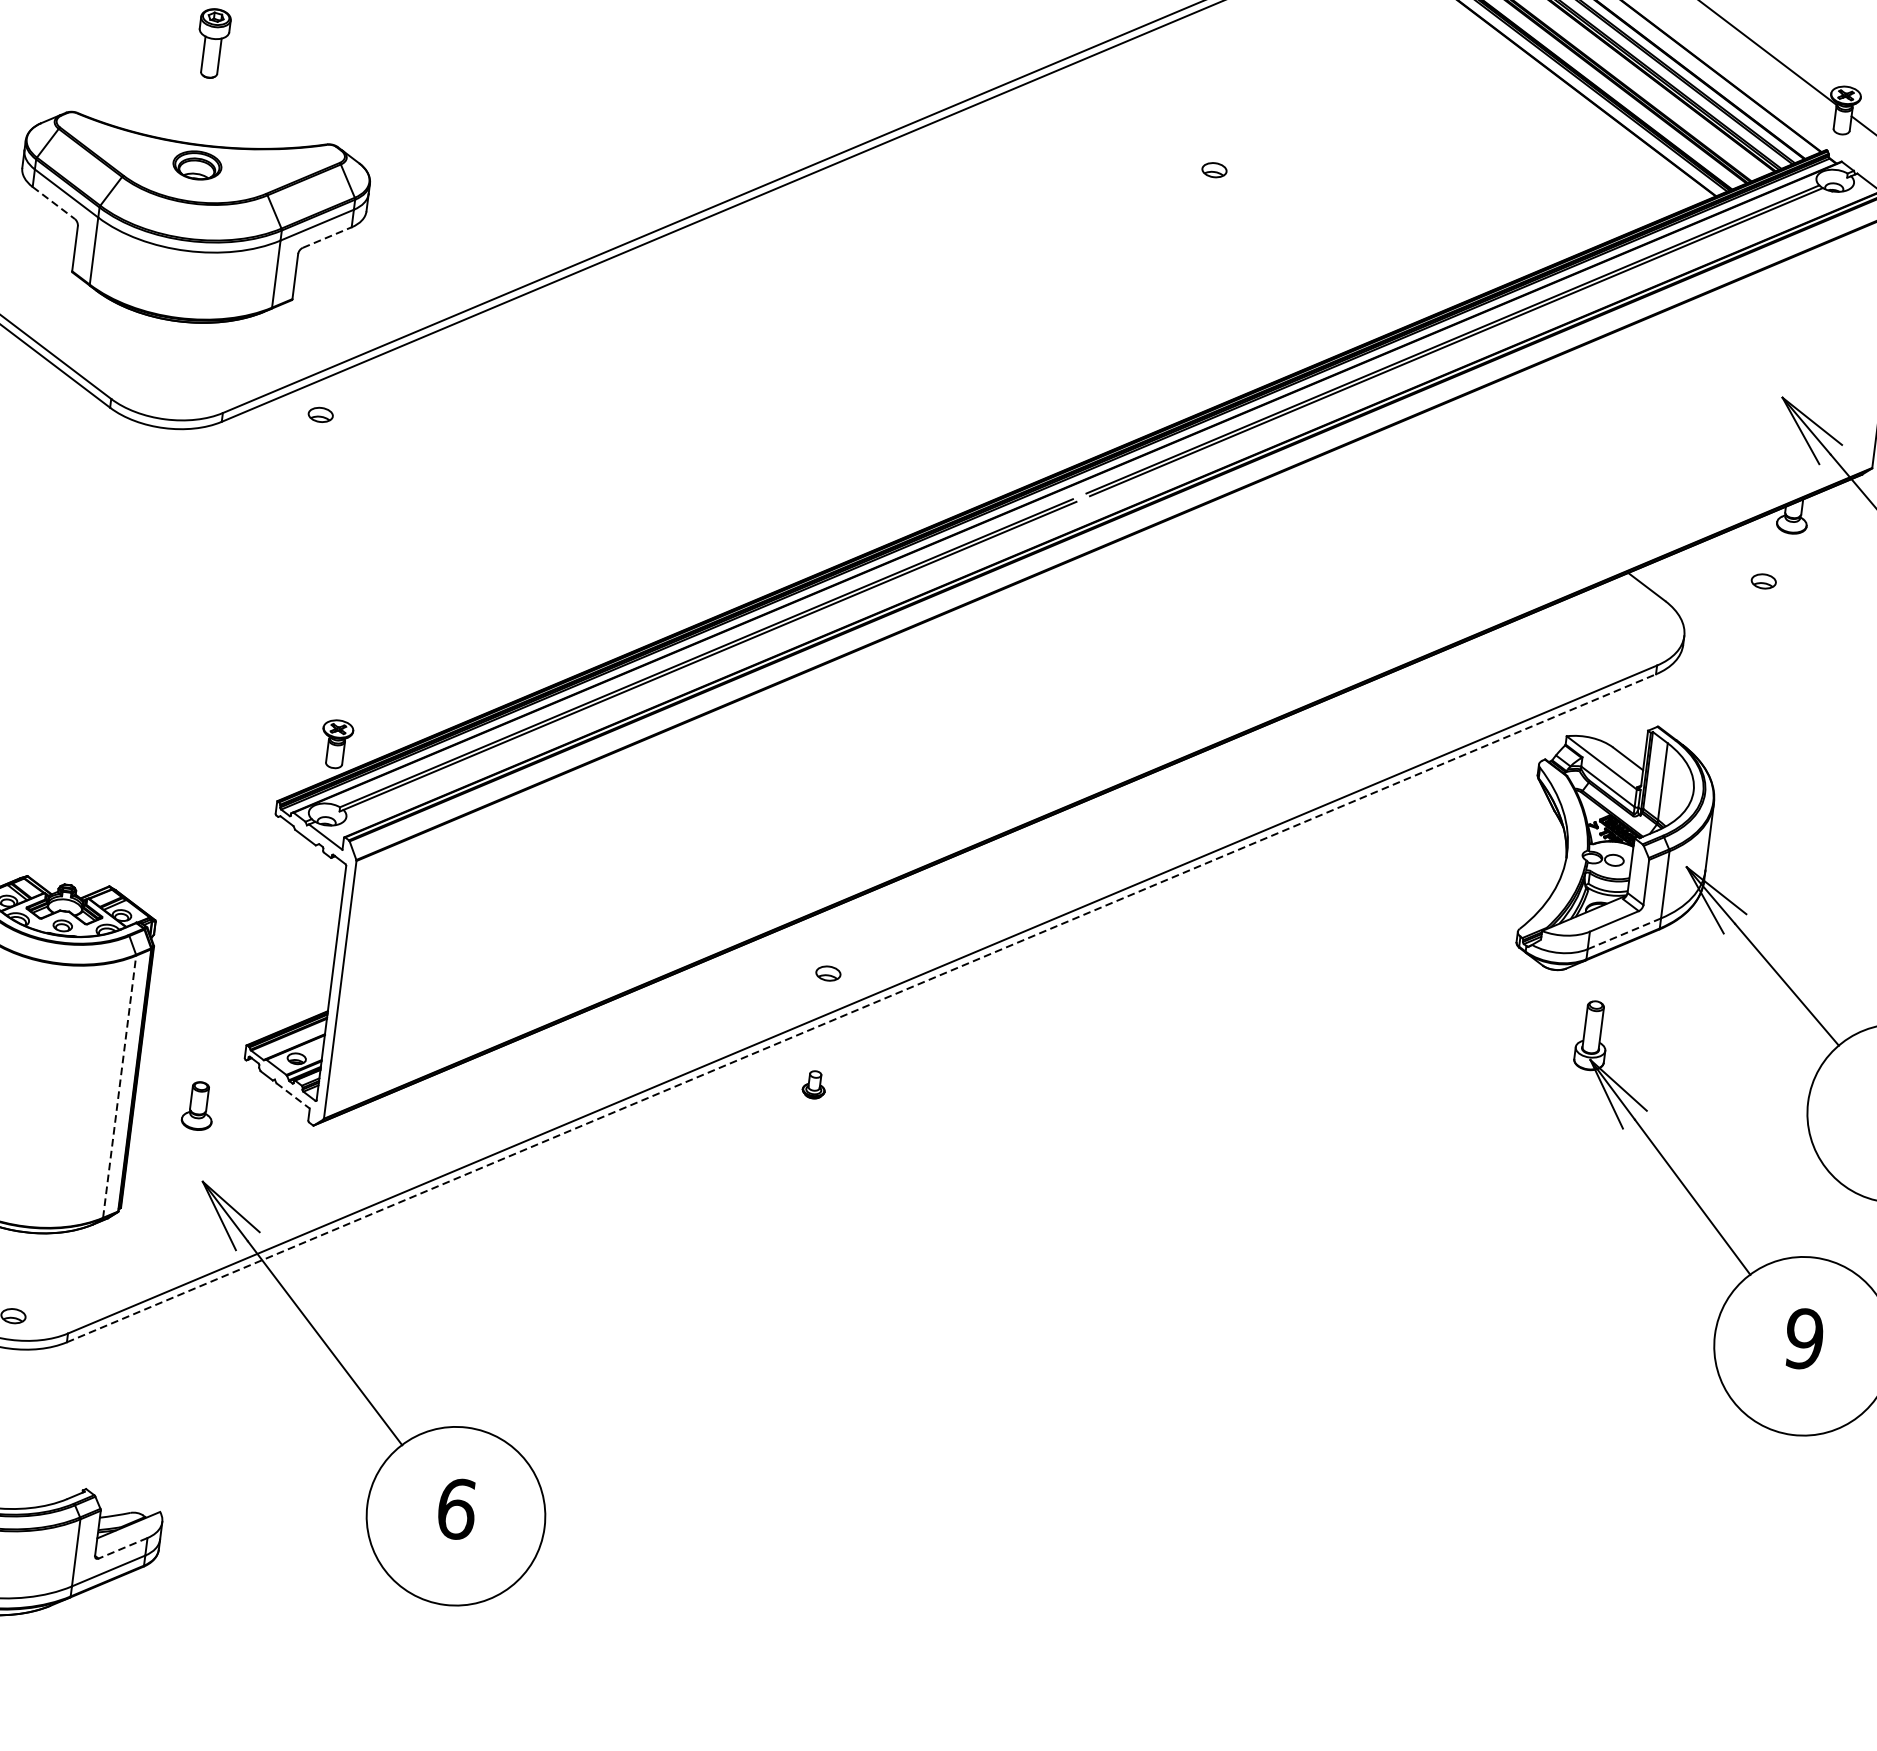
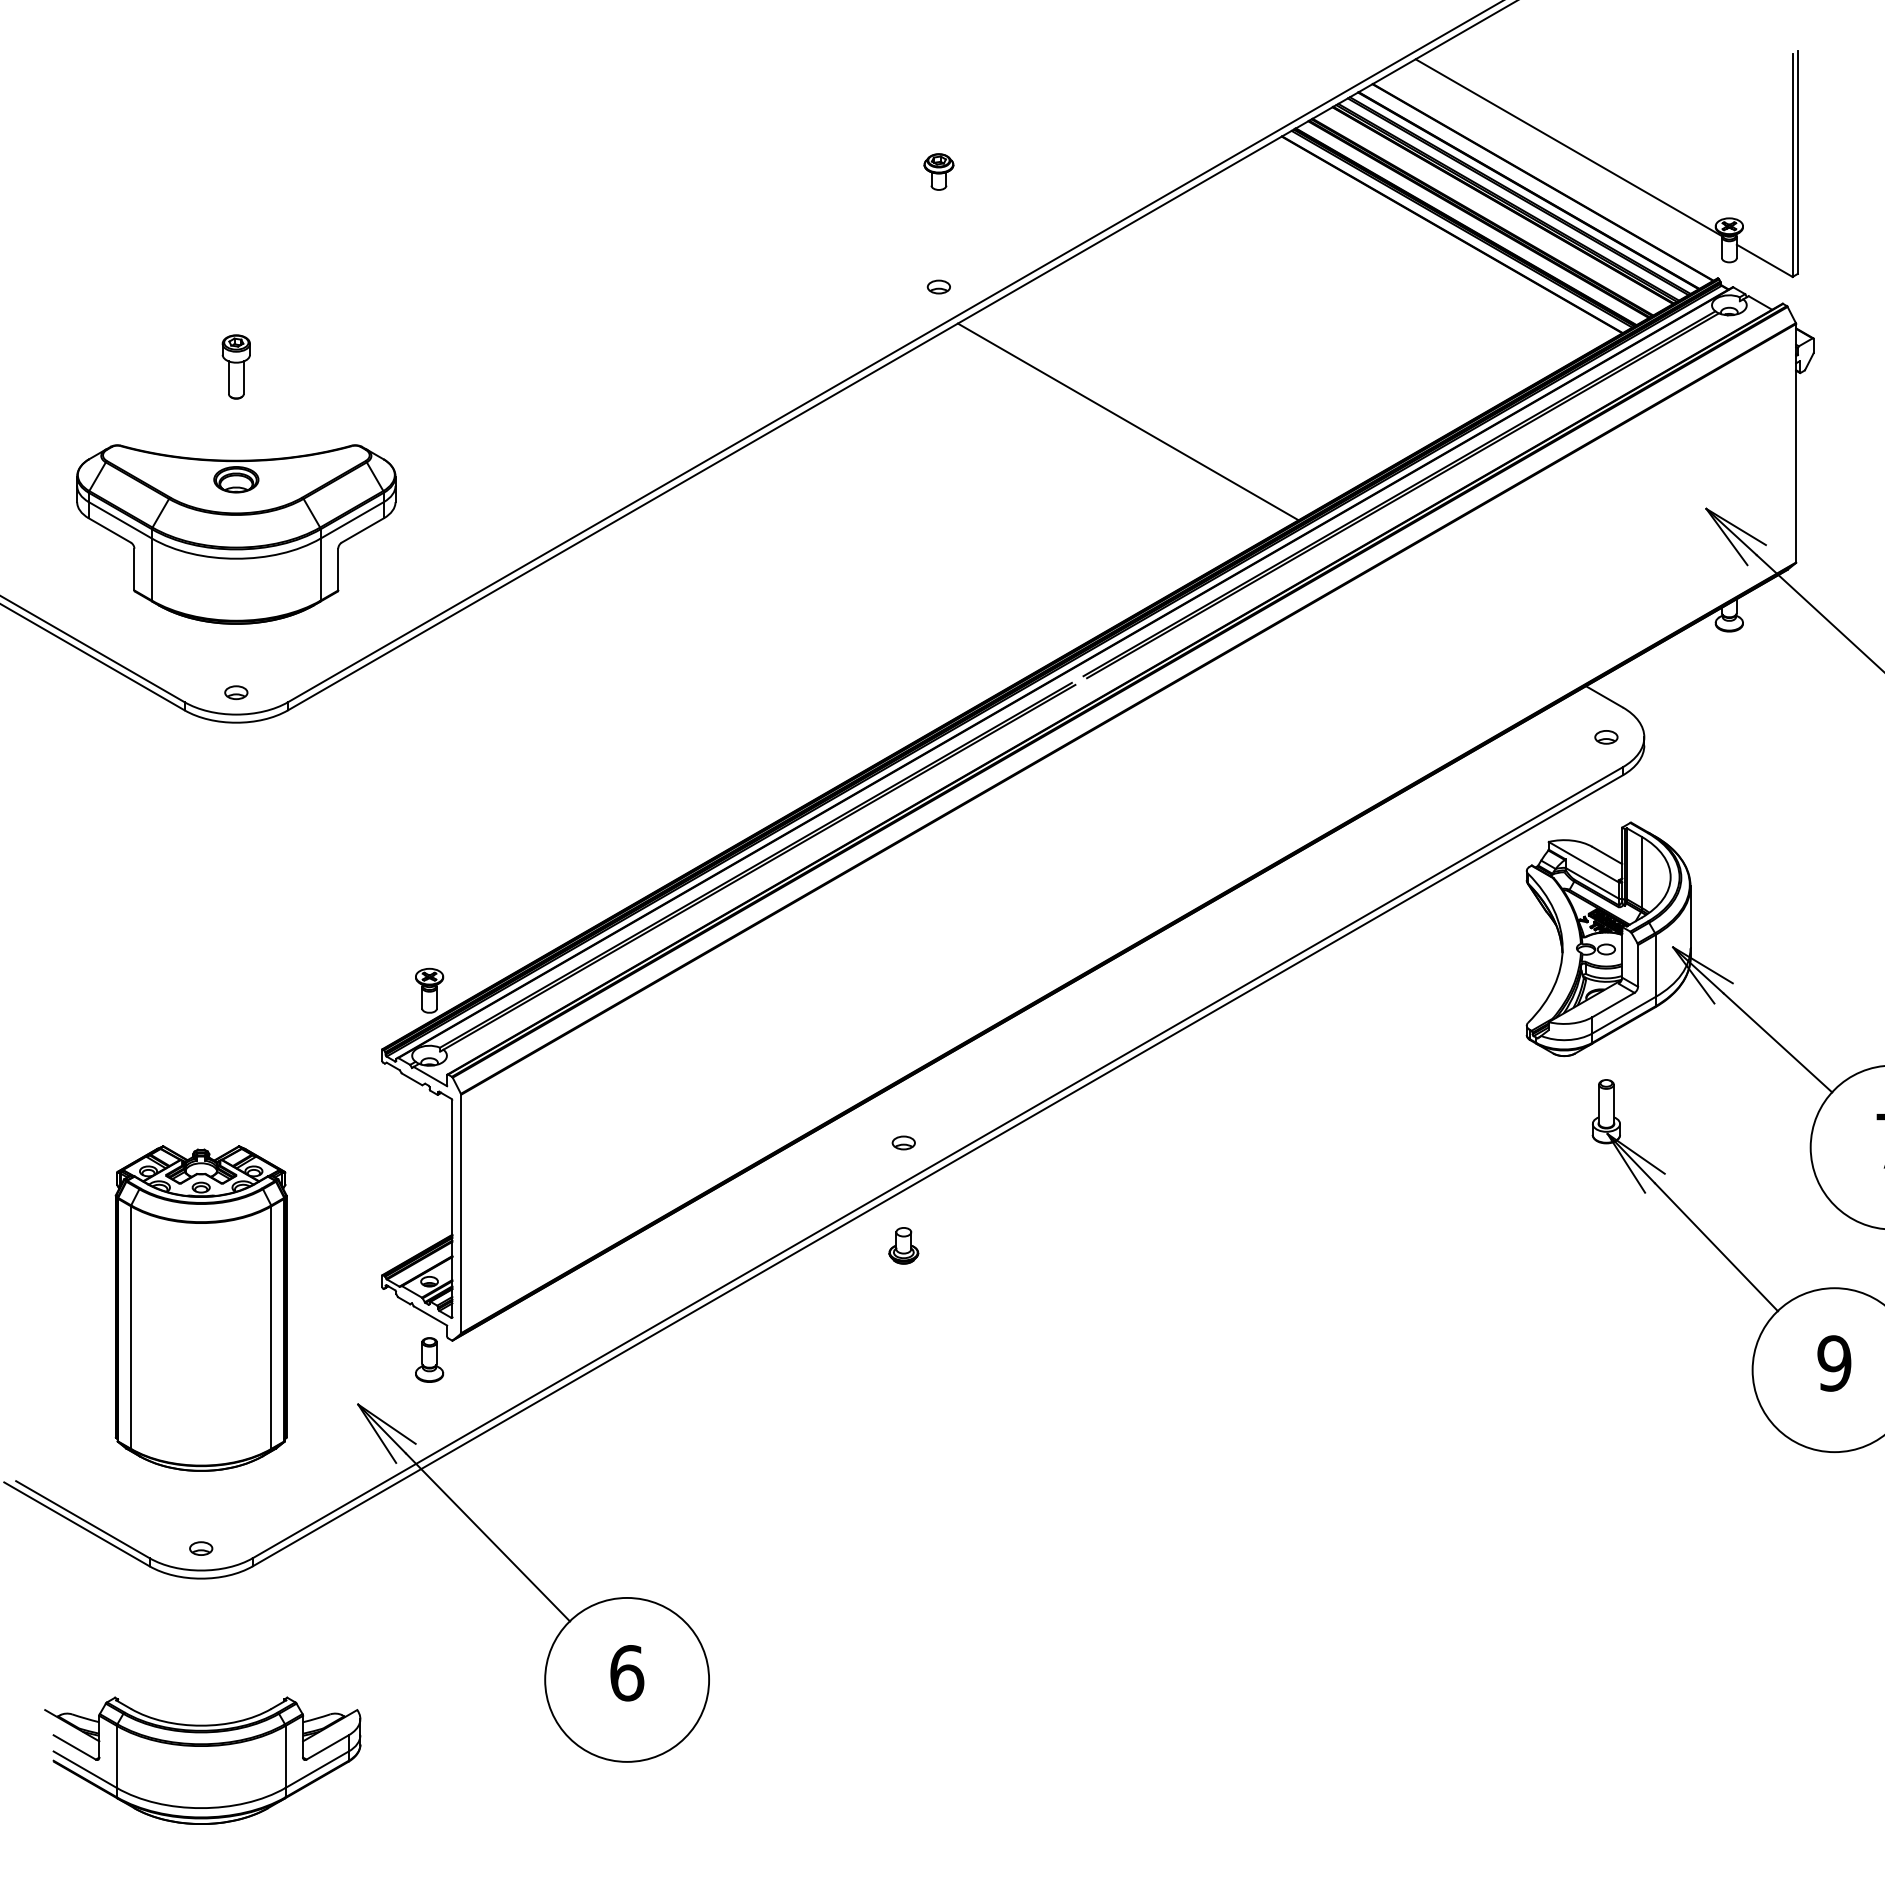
part: (1214, 169) -> (938, 286), moved
line: (54, 203) -> (110, 530), dashed -> solid
line: (1168, 224) -> (1127, 421), added
line: (327, 237) -> (363, 530), dashed -> solid
part: (320, 414) -> (236, 692), moved
part: (1763, 581) -> (1606, 737), moved
line: (1624, 934) -> (1624, 1015), dashed -> solid
line: (862, 1008) -> (938, 1170), dashed -> solid
part: (814, 1084) -> (903, 1245), size x1.43
line: (119, 1086) -> (271, 1327), dashed -> solid
line: (293, 1096) -> (430, 1316), dashed -> solid
part: (198, 1105) -> (429, 1359), moved
line: (122, 1548) -> (327, 1747), dashed -> solid

